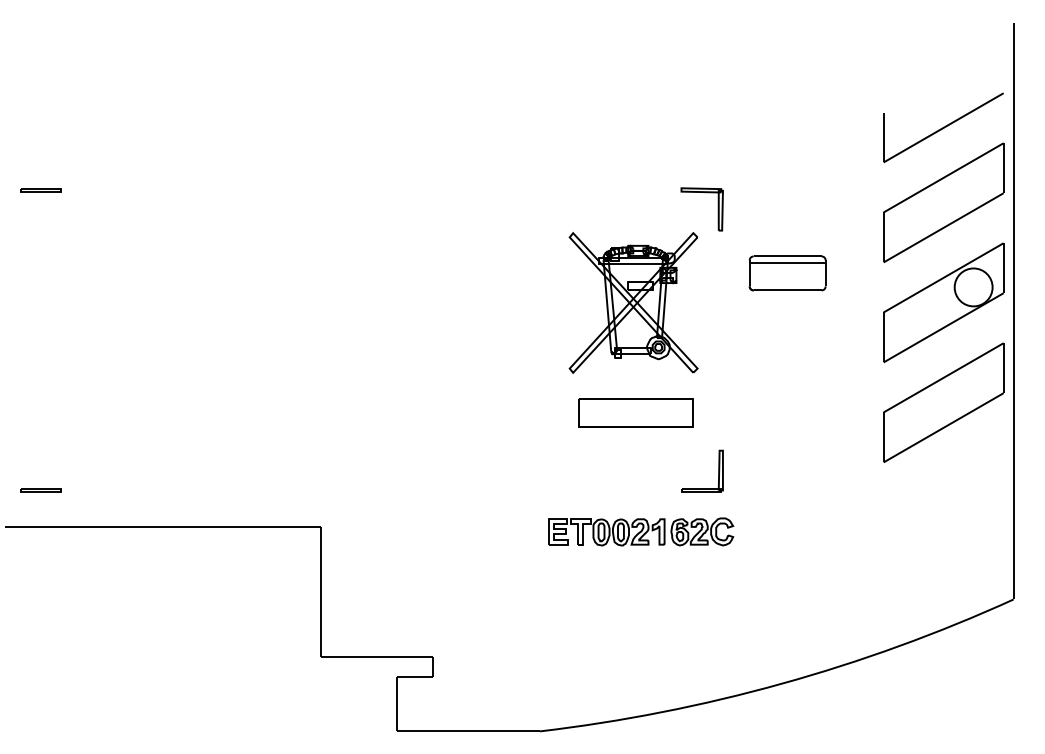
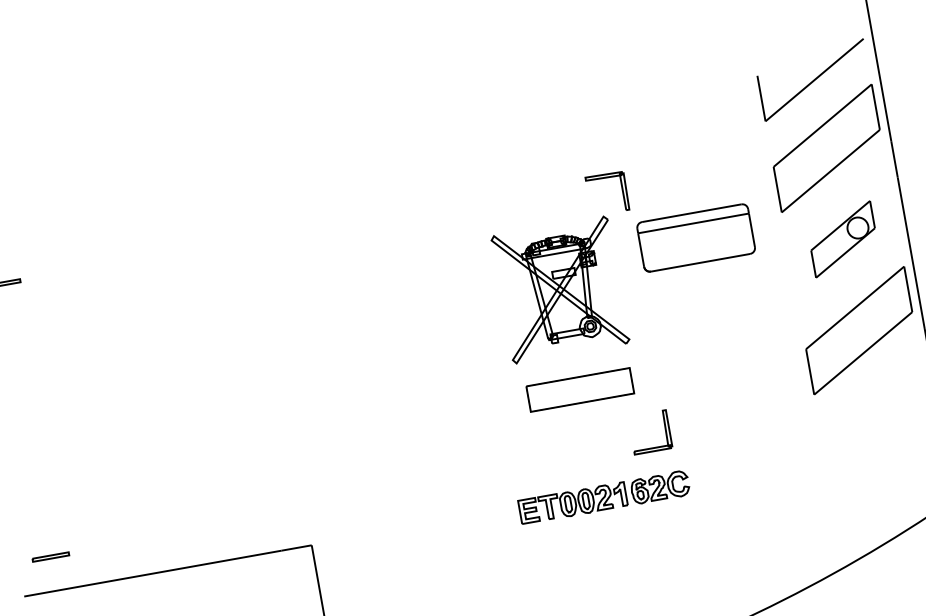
part: (787, 273) -> (695, 238), size x1.6
part: (943, 302) -> (842, 239), size x0.6

